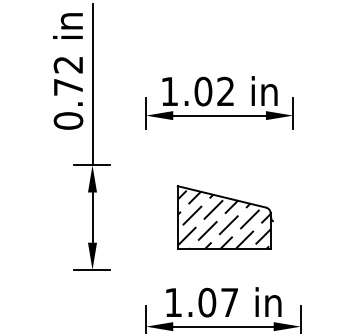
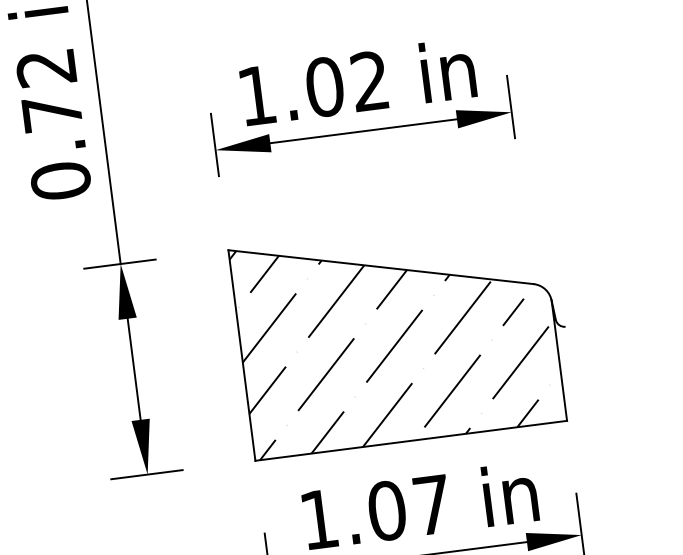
part: (225, 217) -> (401, 334), size x1.67

